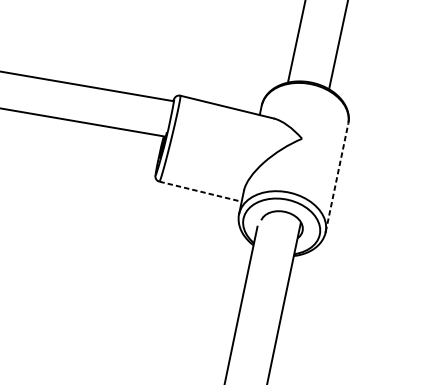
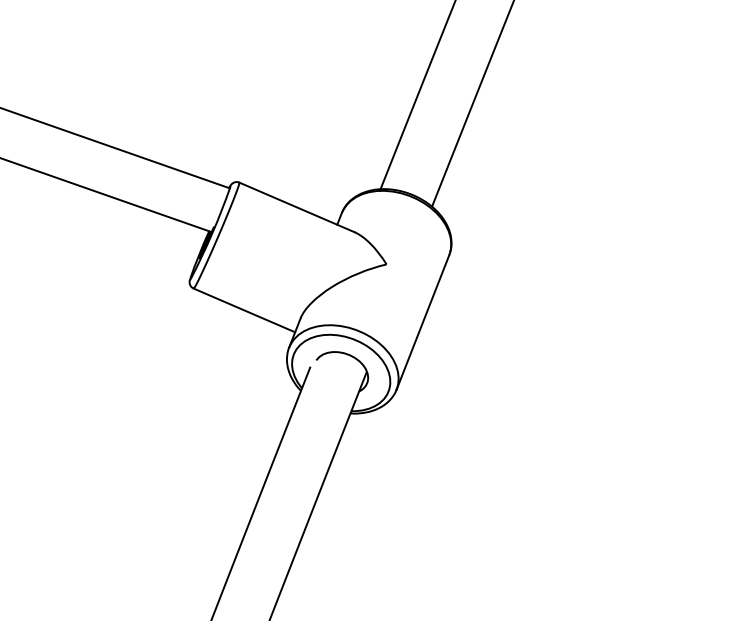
line: (337, 177) -> (423, 321), dashed -> solid
line: (200, 191) -> (244, 310), dashed -> solid

